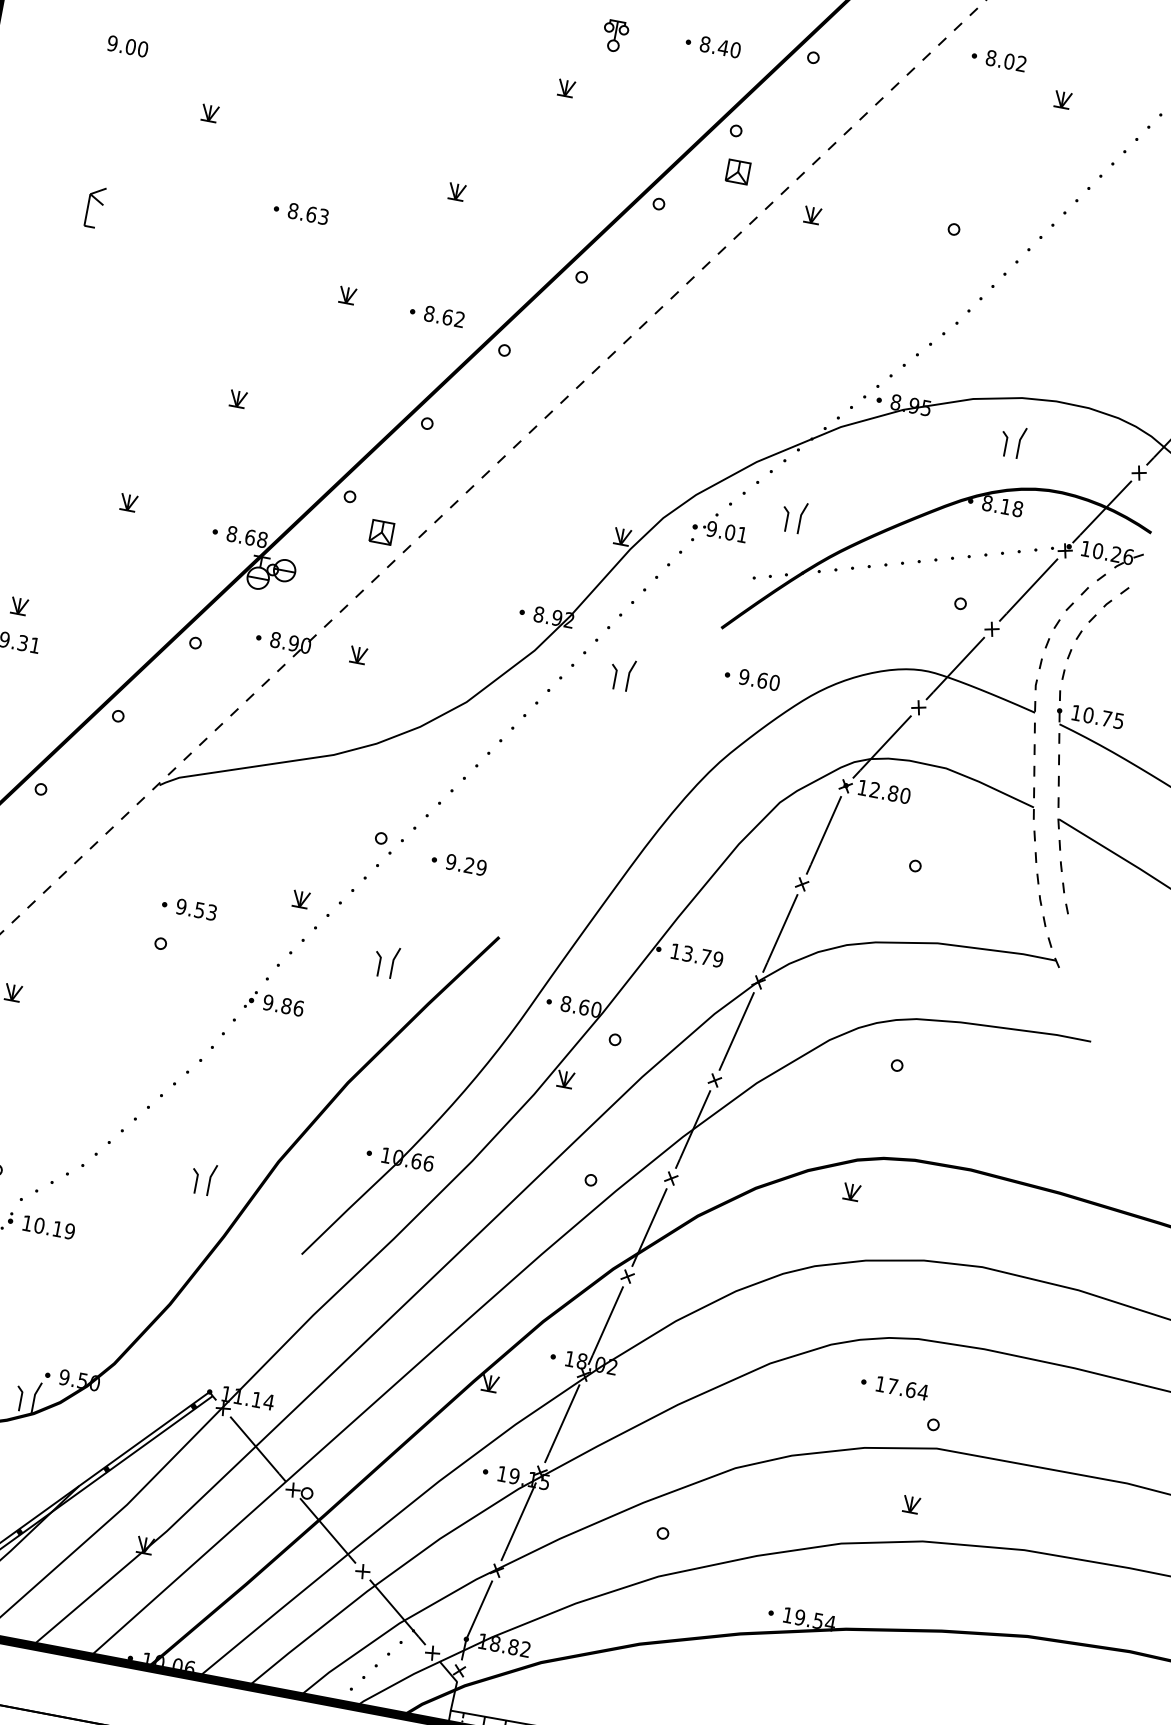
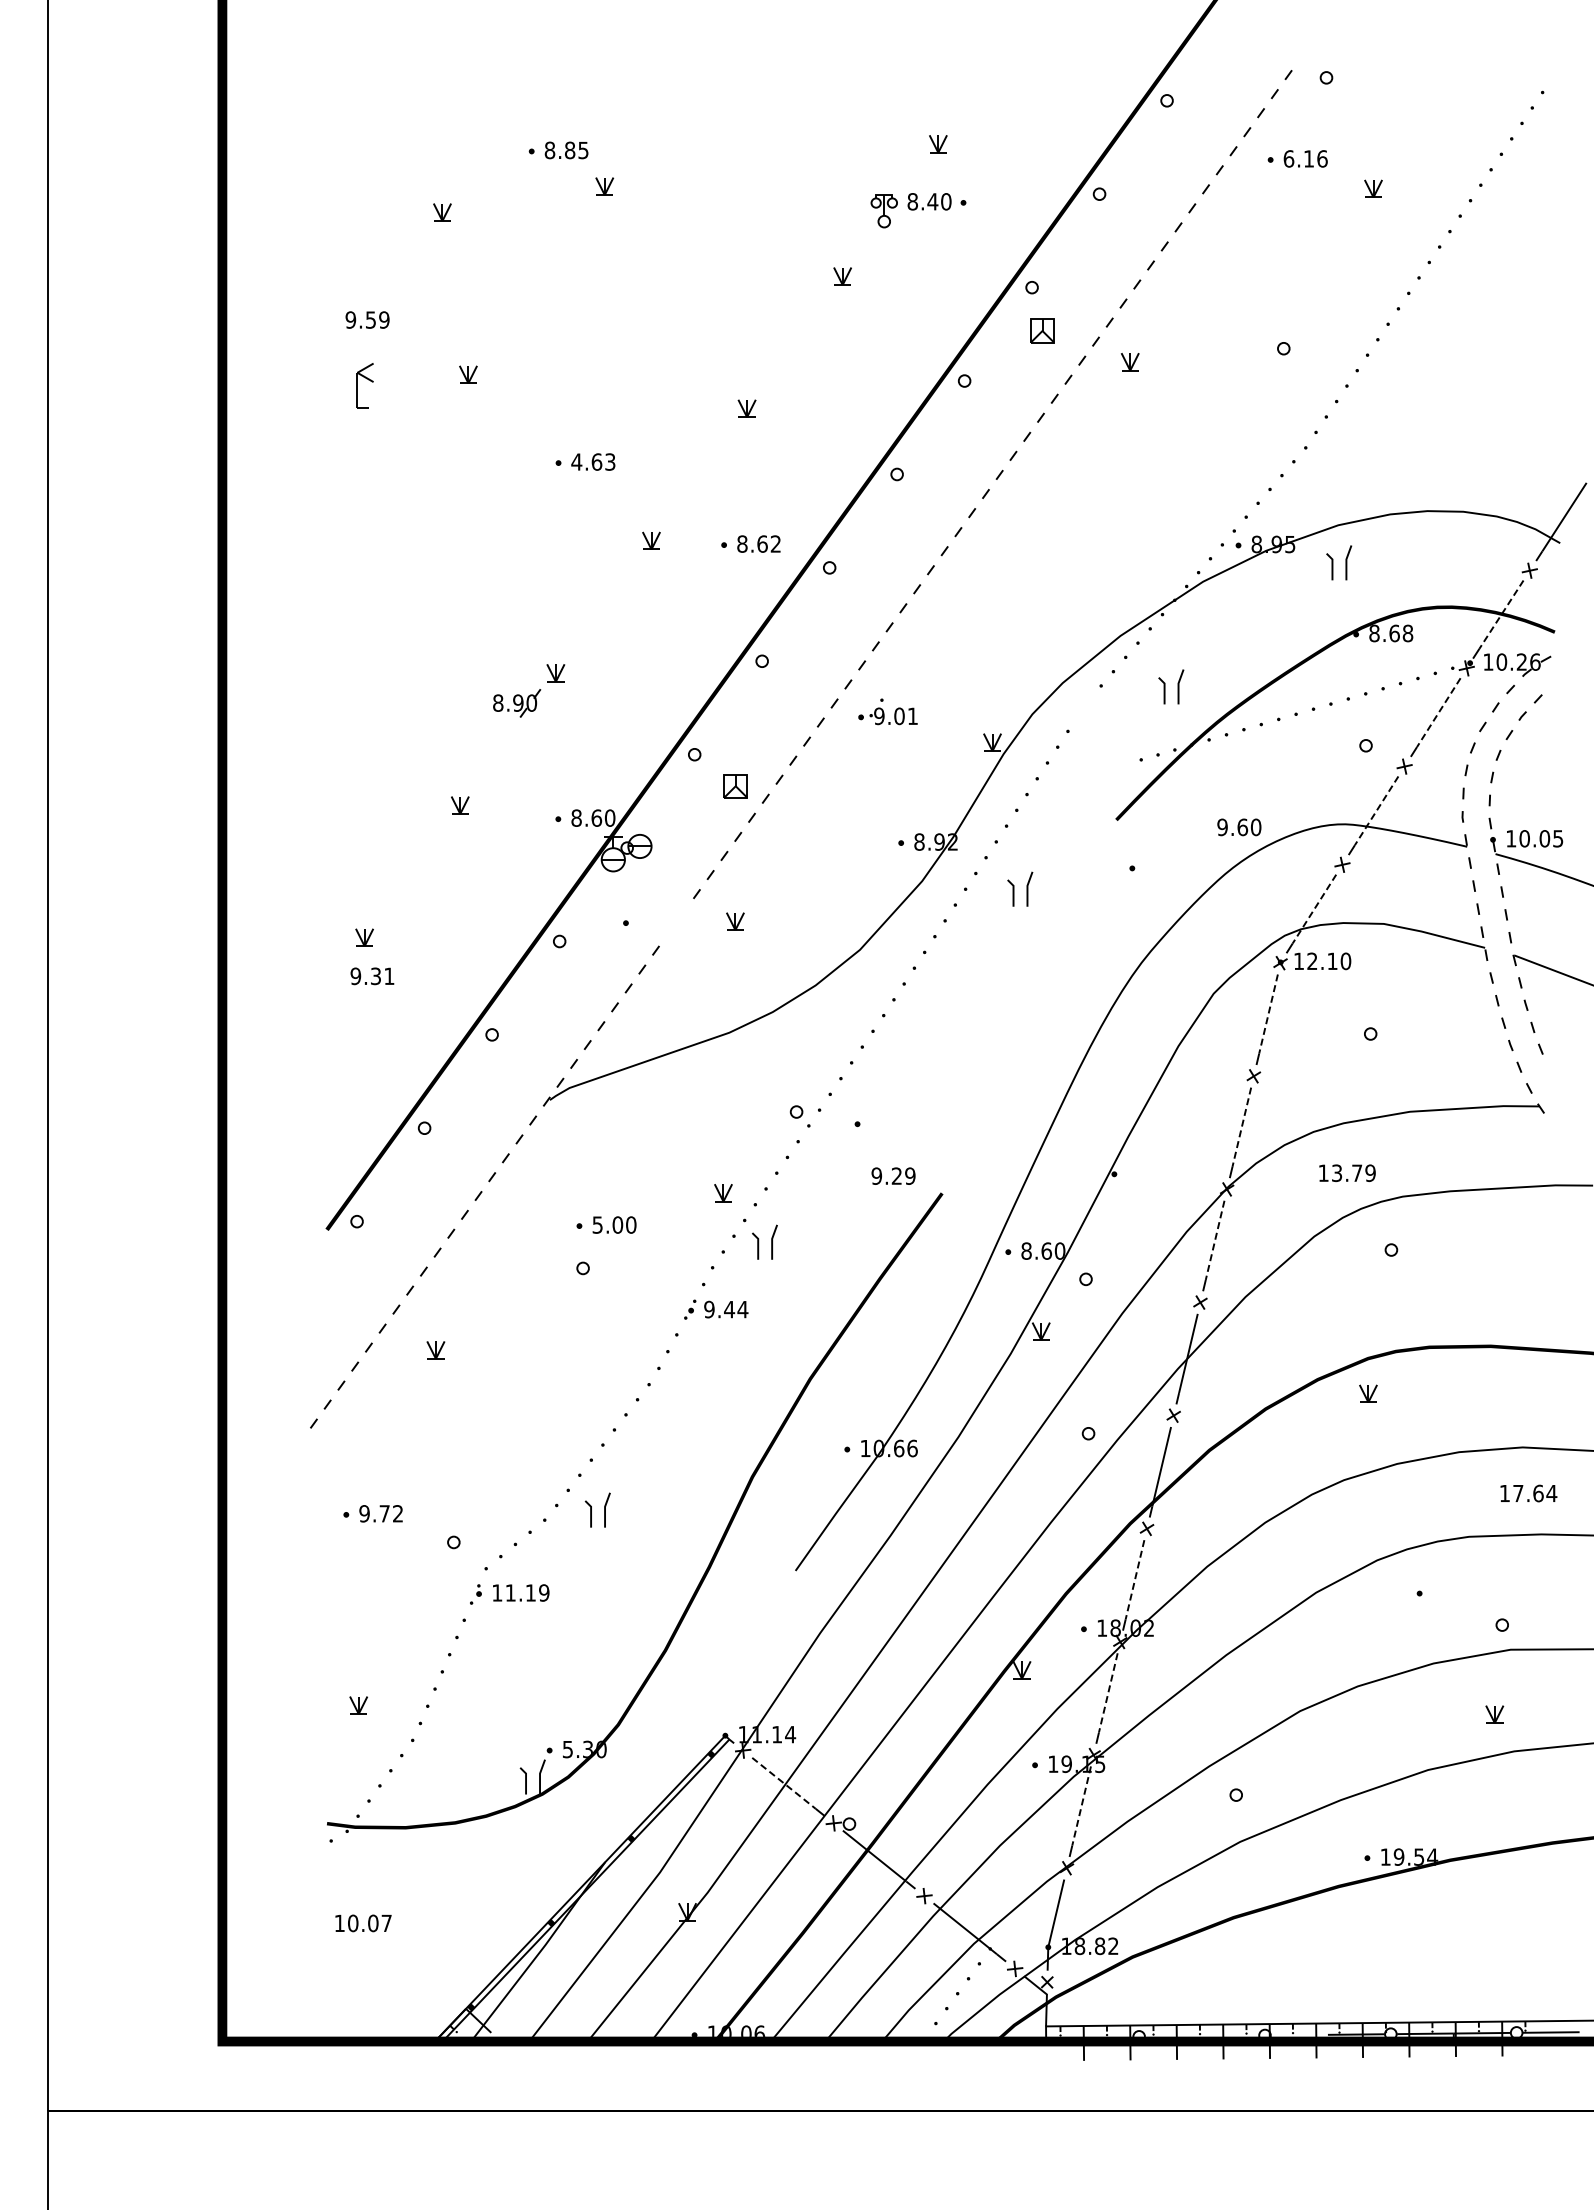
text: (136, 47) -> (377, 319), 9.00 -> 9.59
text: (720, 47) -> (929, 201), moved
text: (1006, 60) -> (1305, 158), 8.02 -> 6.16
part: (97, 201) -> (366, 379), moved
text: (293, 210) -> (576, 461), 8.63 -> 4.63
part: (1013, 441) -> (1339, 562), moved
text: (1005, 506) -> (1394, 633), 8.18 -> 8.68
line: (1105, 507) -> (1501, 614), solid -> dashed
text: (720, 526) -> (887, 711), moved
text: (261, 539) -> (609, 817), 8.68 -> 8.60
line: (1032, 586) -> (1438, 712), solid -> dashed
part: (292, 643) -> (517, 703), moved
line: (958, 664) -> (1376, 810), solid -> dashed
text: (759, 680) -> (1239, 827), moved
text: (1106, 718) -> (1544, 838), 10.75 -> 10.05
line: (885, 743) -> (1314, 909), solid -> dashed
text: (893, 793) -> (1332, 961), 12.80 -> 12.10
line: (826, 830) -> (1268, 1014), solid -> dashed
text: (466, 864) -> (893, 1175), moved
text: (196, 909) -> (614, 1224), 9.53 -> 5.00
line: (782, 928) -> (1241, 1127), solid -> dashed
text: (697, 954) -> (1347, 1172), moved
part: (386, 961) -> (764, 1241), moved
text: (292, 1007) -> (736, 1309), 9.86 -> 9.44
line: (739, 1026) -> (1215, 1240), solid -> dashed
part: (203, 1178) -> (597, 1509), moved
text: (39, 1225) -> (510, 1592), 10.19 -> 11.19
line: (608, 1320) -> (1135, 1579), solid -> dashed
text: (73, 1378) -> (577, 1748), 9.50 -> 5.30
text: (902, 1388) -> (1528, 1493), moved
line: (564, 1418) -> (1108, 1692), solid -> dashed
line: (254, 1445) -> (783, 1783), solid -> dashed
line: (520, 1517) -> (1081, 1806), solid -> dashed

